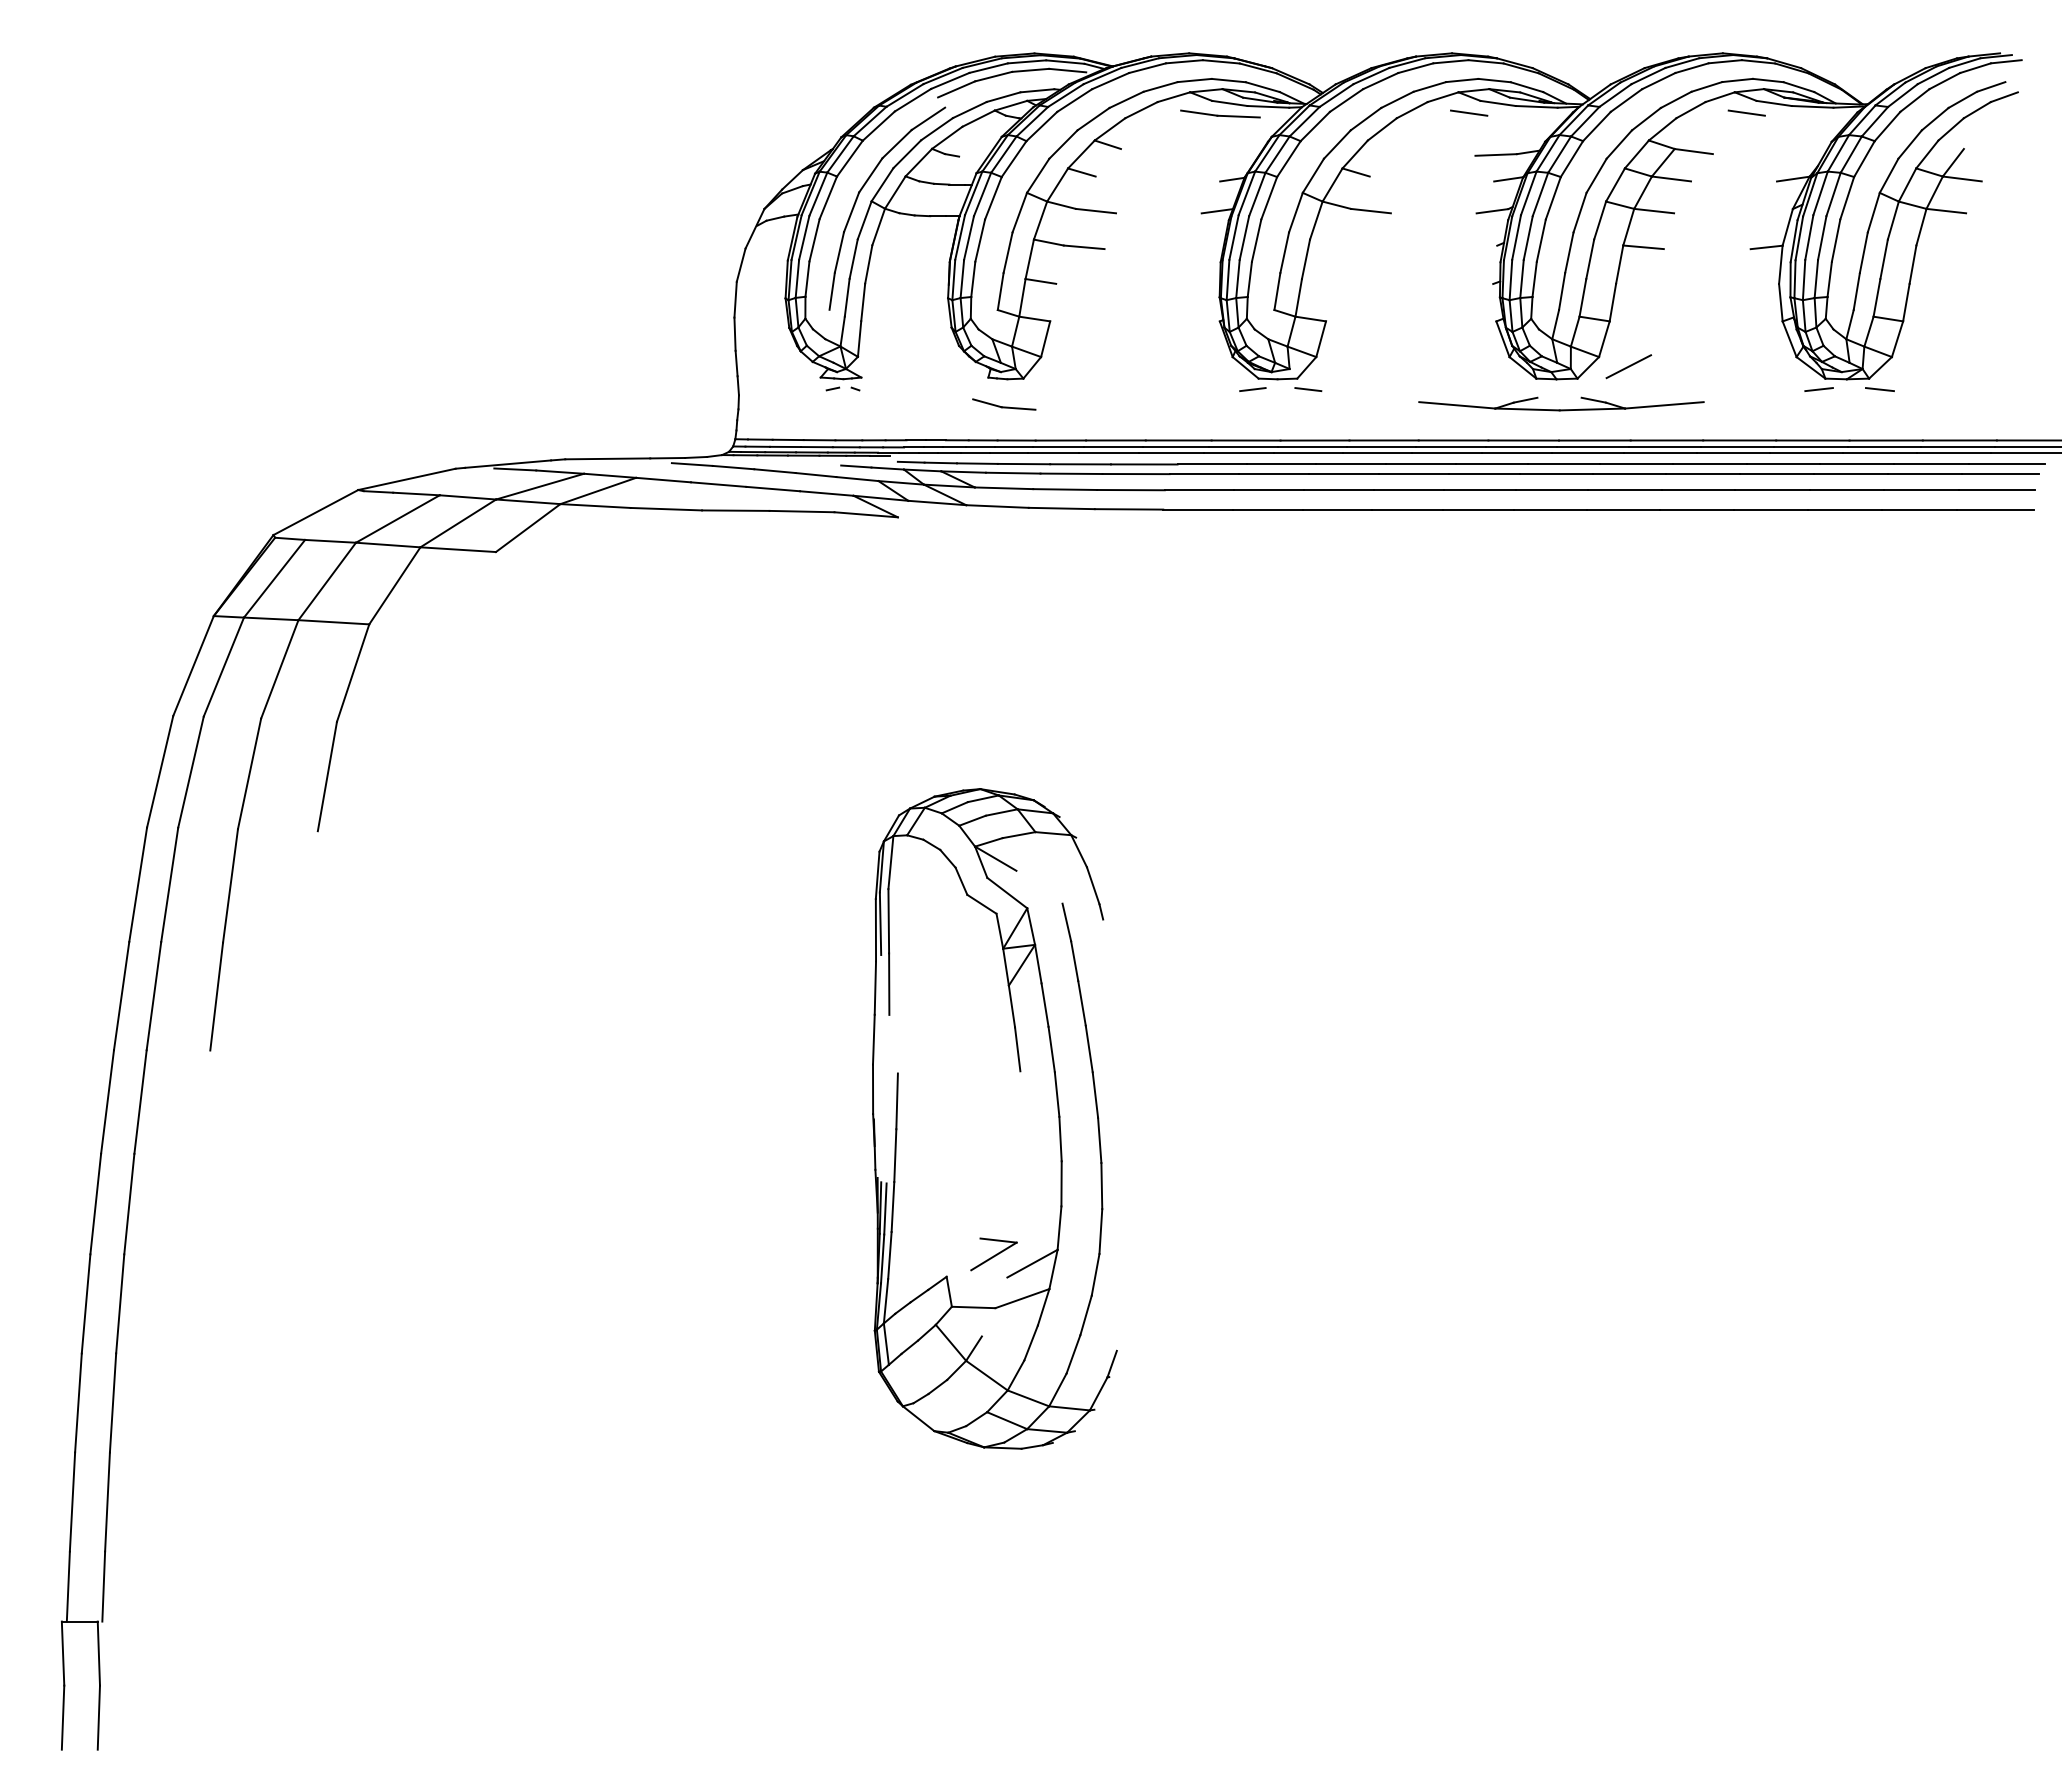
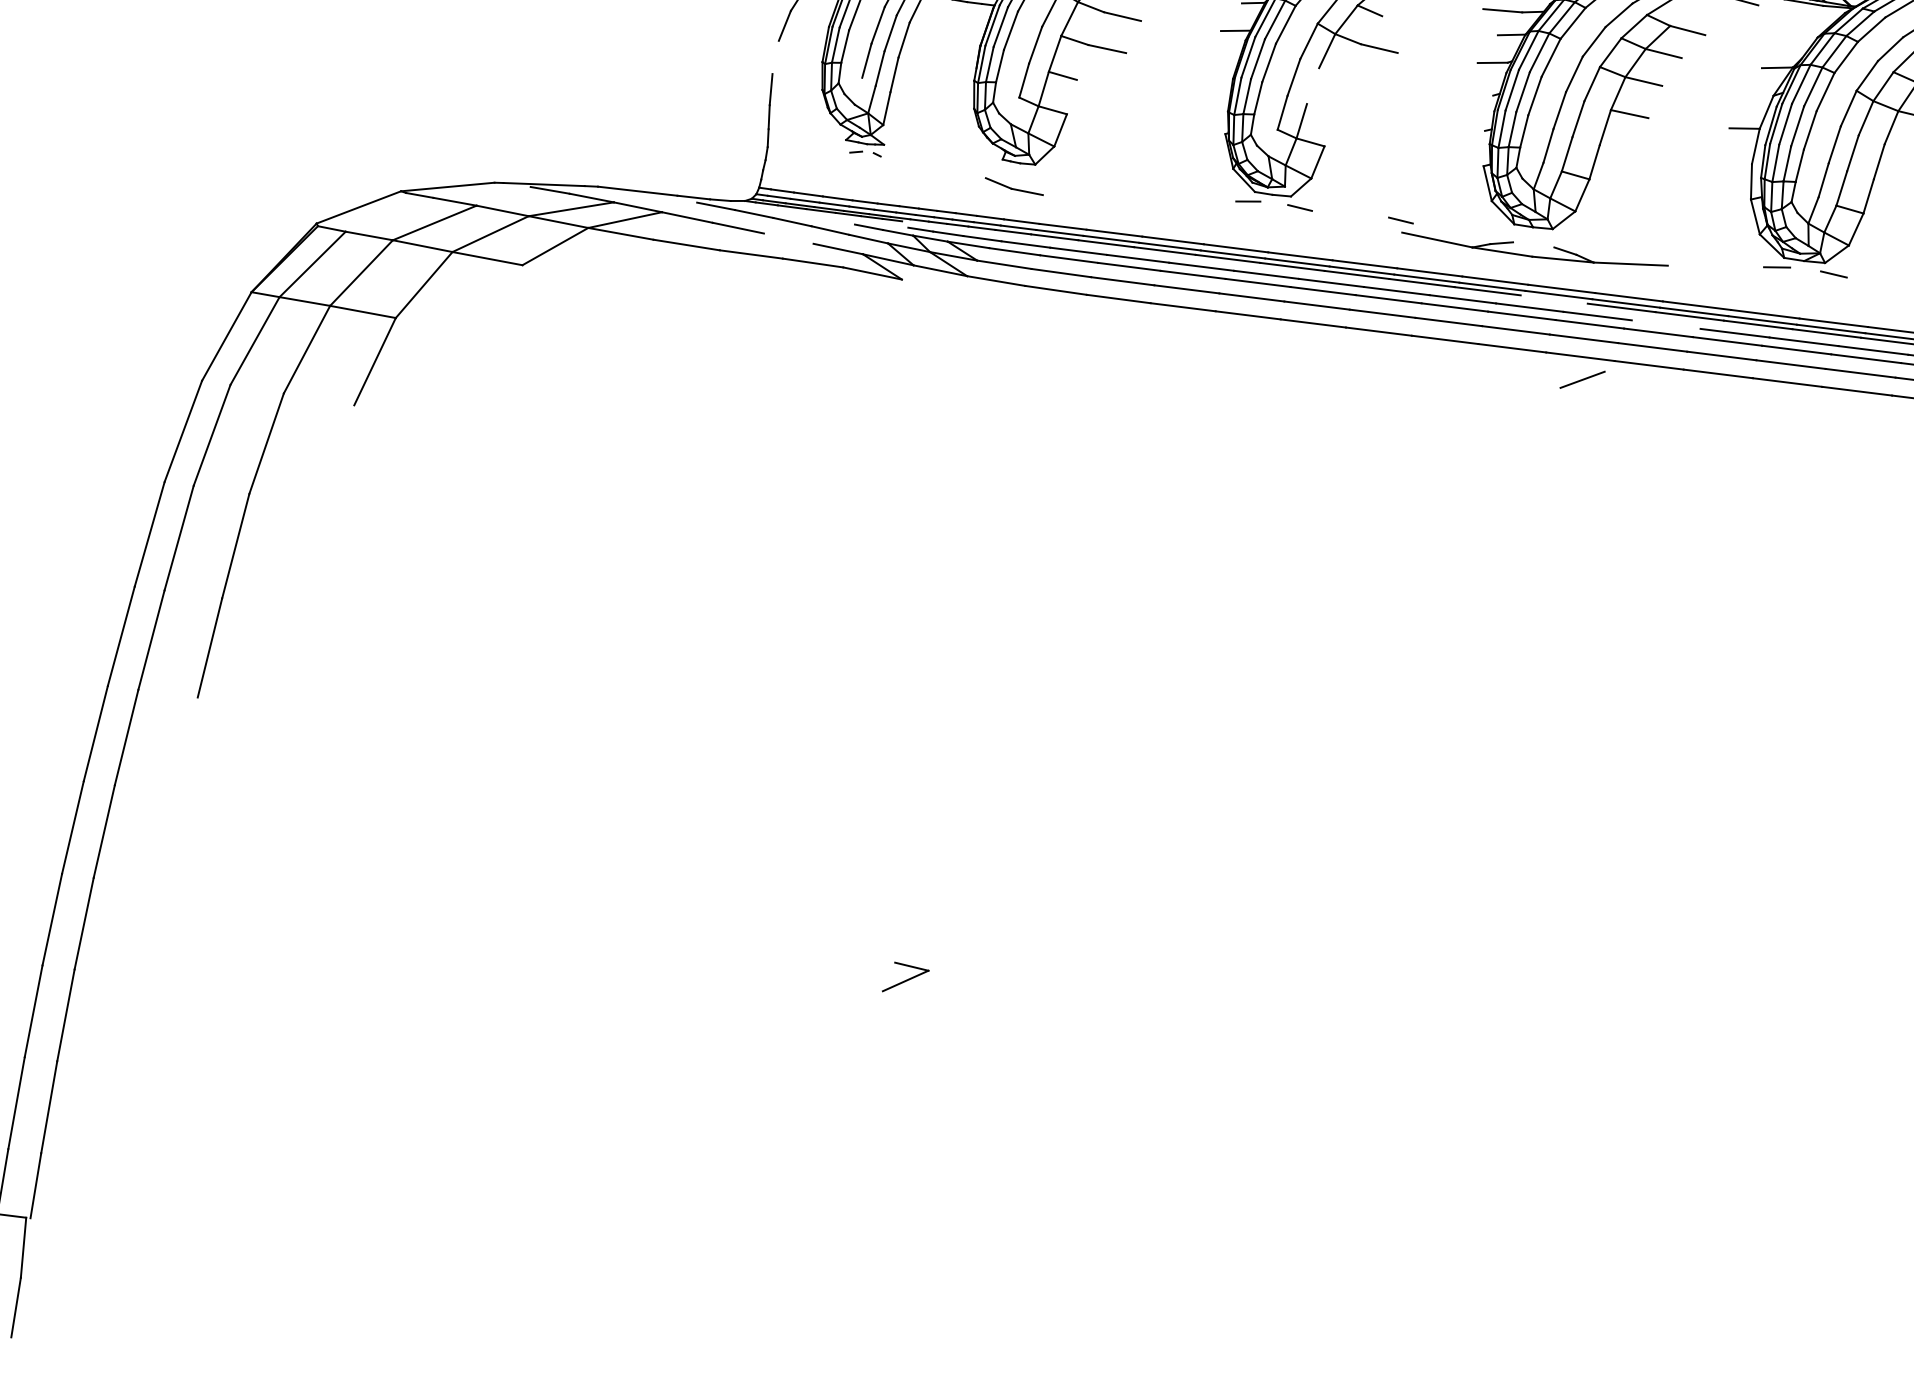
line: (1305, 259) -> (1312, 86), removed
line: (735, 299) -> (775, 57), removed
line: (1628, 366) -> (1582, 379), moved
line: (1416, 389) -> (1401, 220), added
line: (1588, 452) -> (1554, 299), removed
line: (1709, 464) -> (1666, 324), removed
line: (773, 488) -> (789, 238), removed
line: (326, 776) -> (338, 455), removed
part: (994, 1118) -> (922, 852), removed

